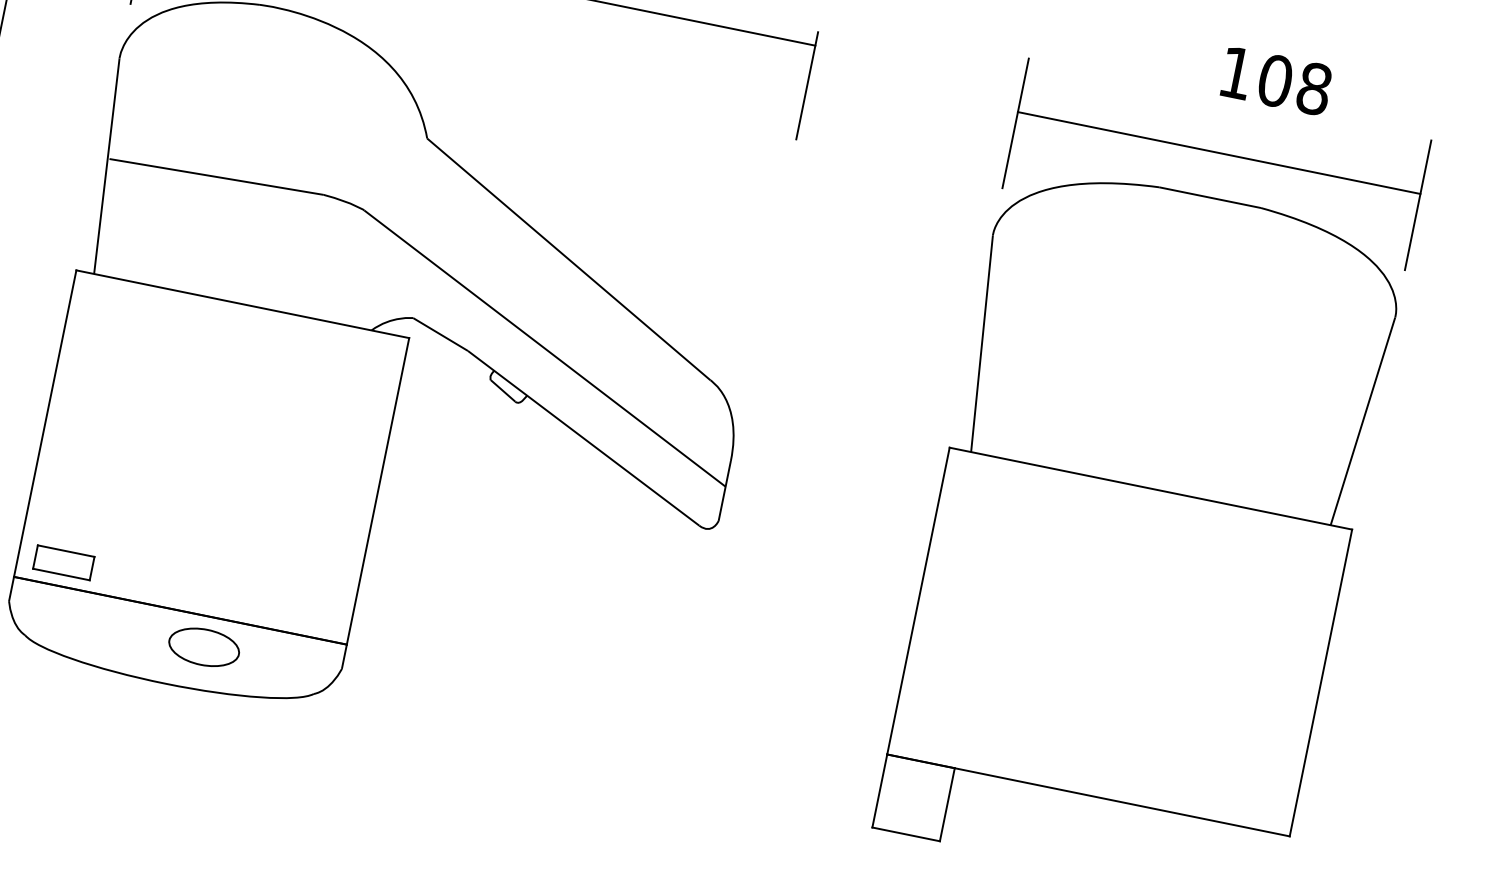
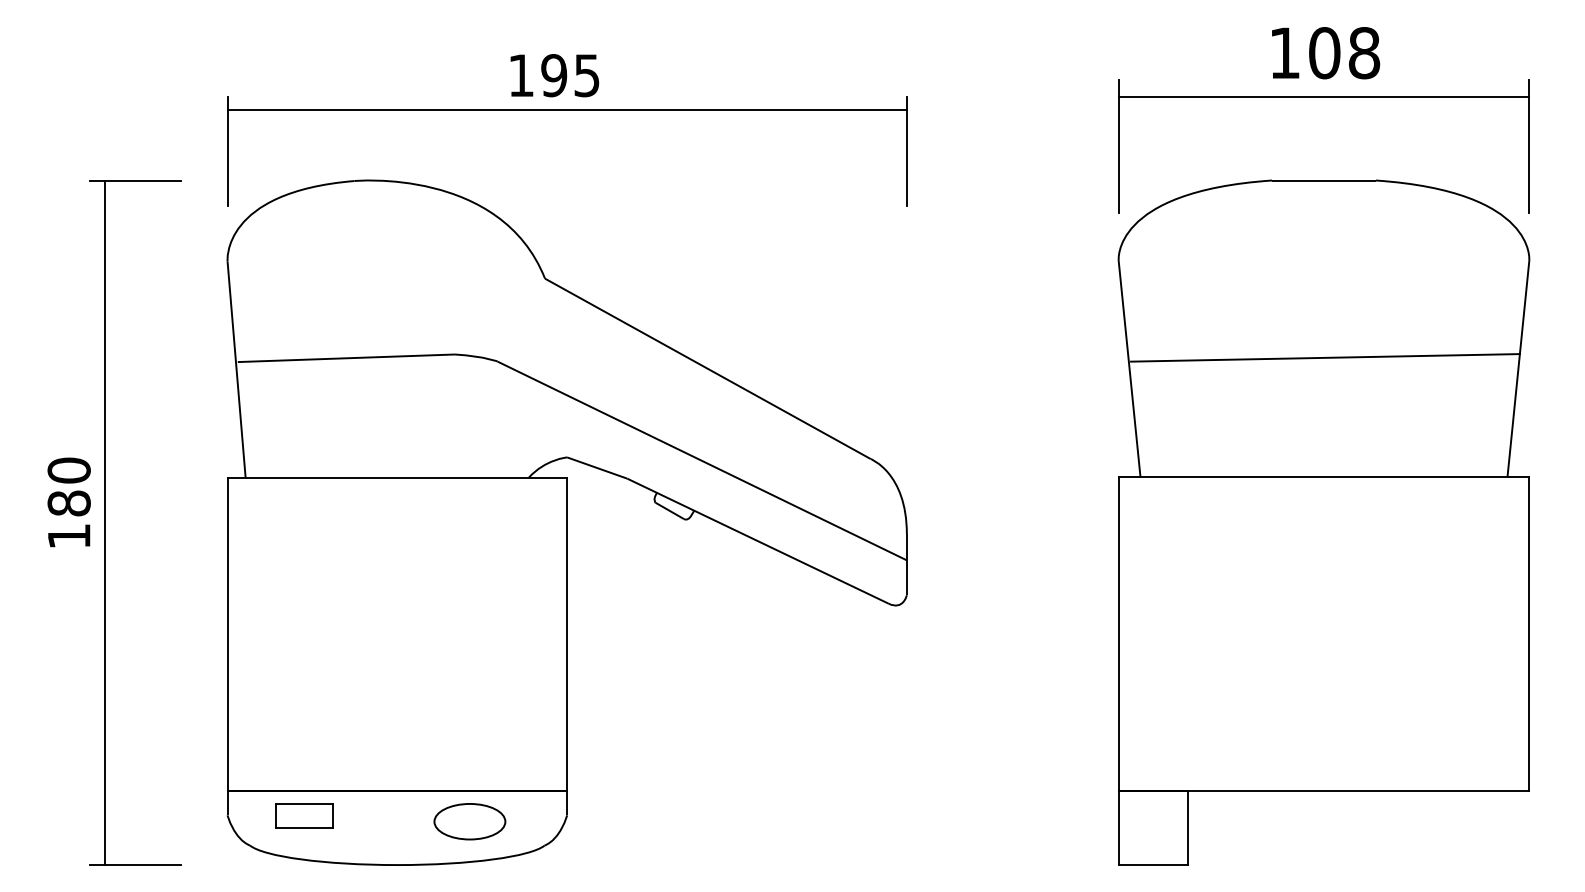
text: (1277, 81) -> (1326, 53), moved
line: (1218, 152) -> (1323, 96), moved
line: (1176, 371) -> (1325, 357), added
part: (63, 562) -> (304, 815), moved
part: (203, 647) -> (469, 821), moved

